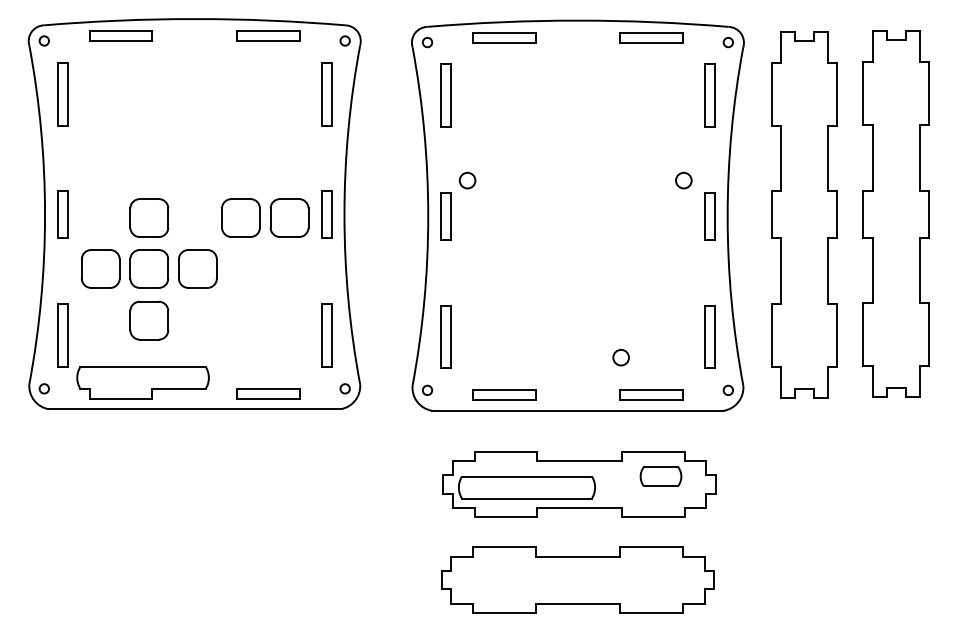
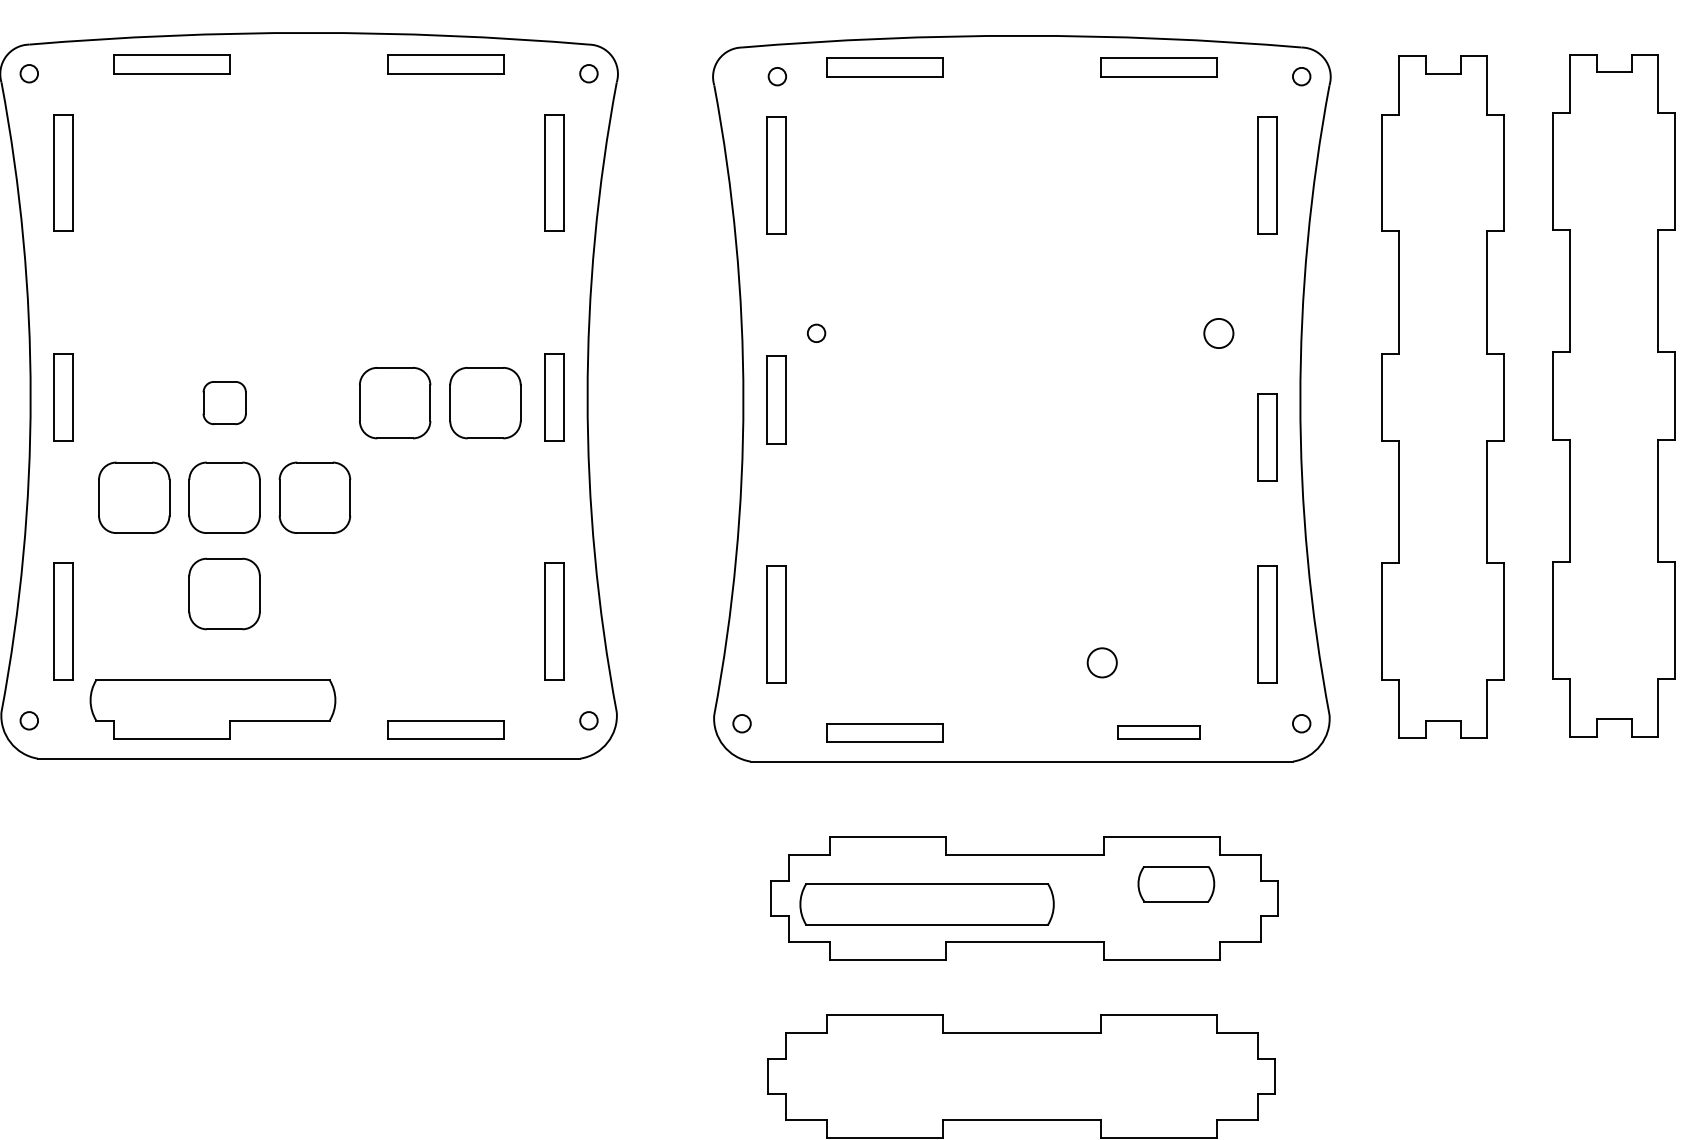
circle: (427, 42) -> (777, 76), moved
circle: (467, 180) -> (816, 333), size x0.6
part: (709, 216) -> (1266, 437), moved
part: (149, 217) -> (224, 402), size x0.6
part: (651, 394) -> (1158, 731), size x0.7

